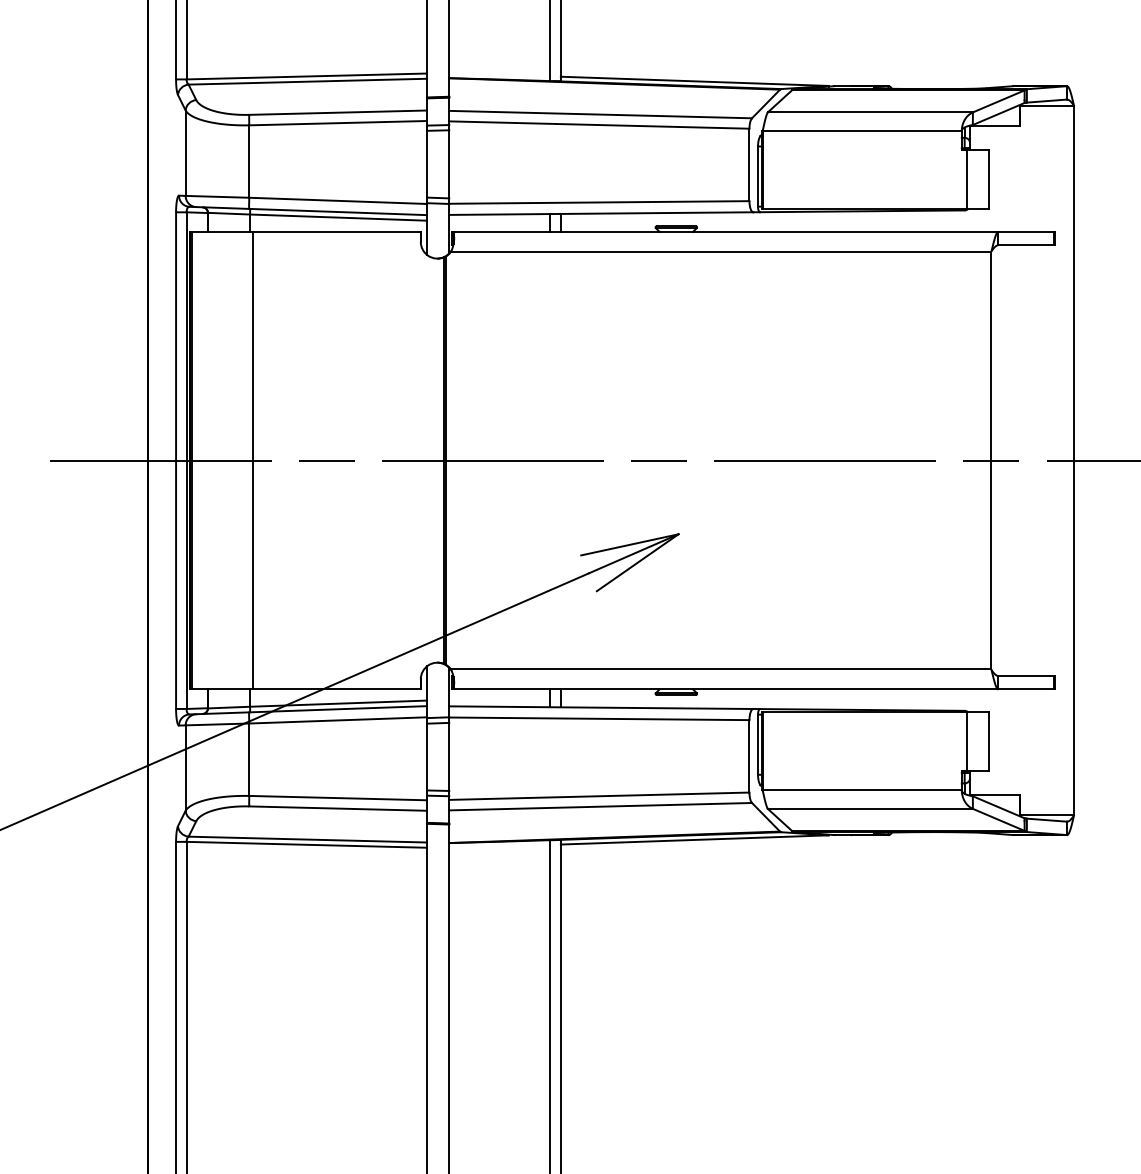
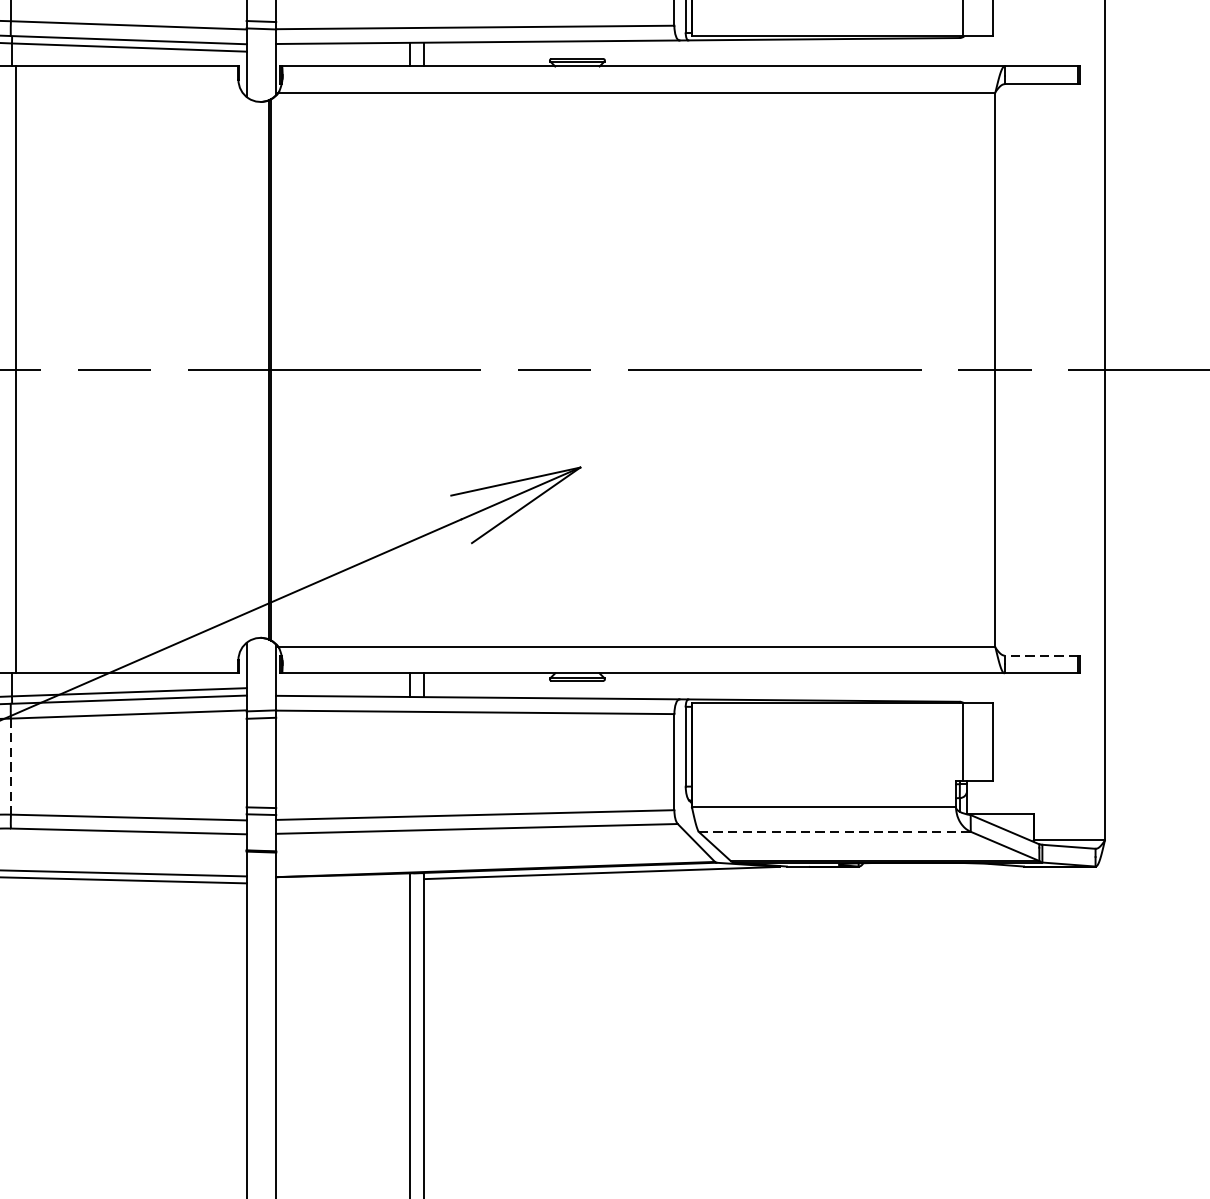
line: (1026, 676) -> (1041, 656), solid -> dashed
line: (249, 760) -> (11, 767), solid -> dashed
line: (870, 808) -> (834, 831), solid -> dashed

